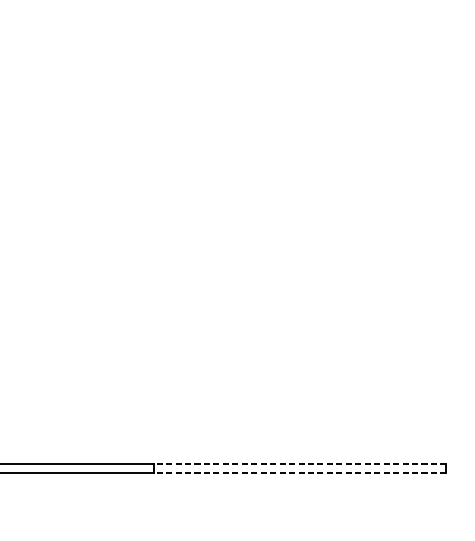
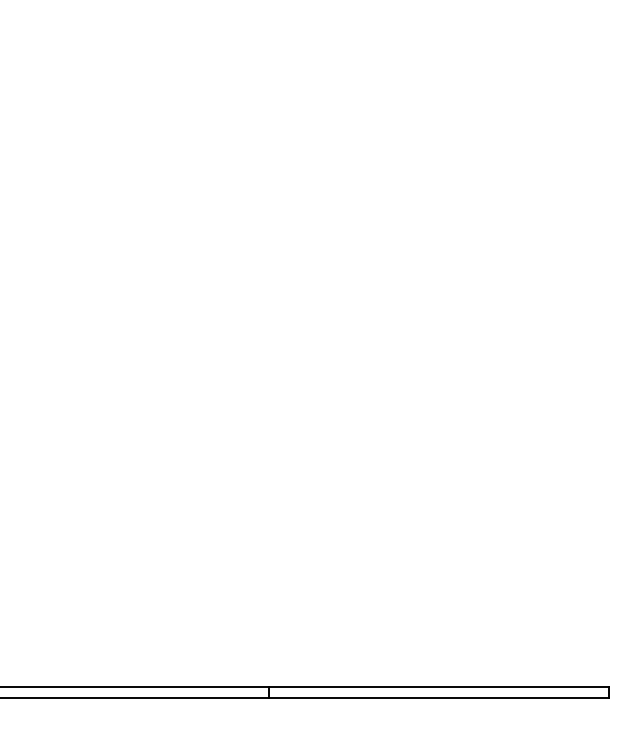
line: (299, 463) -> (438, 687), dashed -> solid
line: (299, 472) -> (438, 697), dashed -> solid

